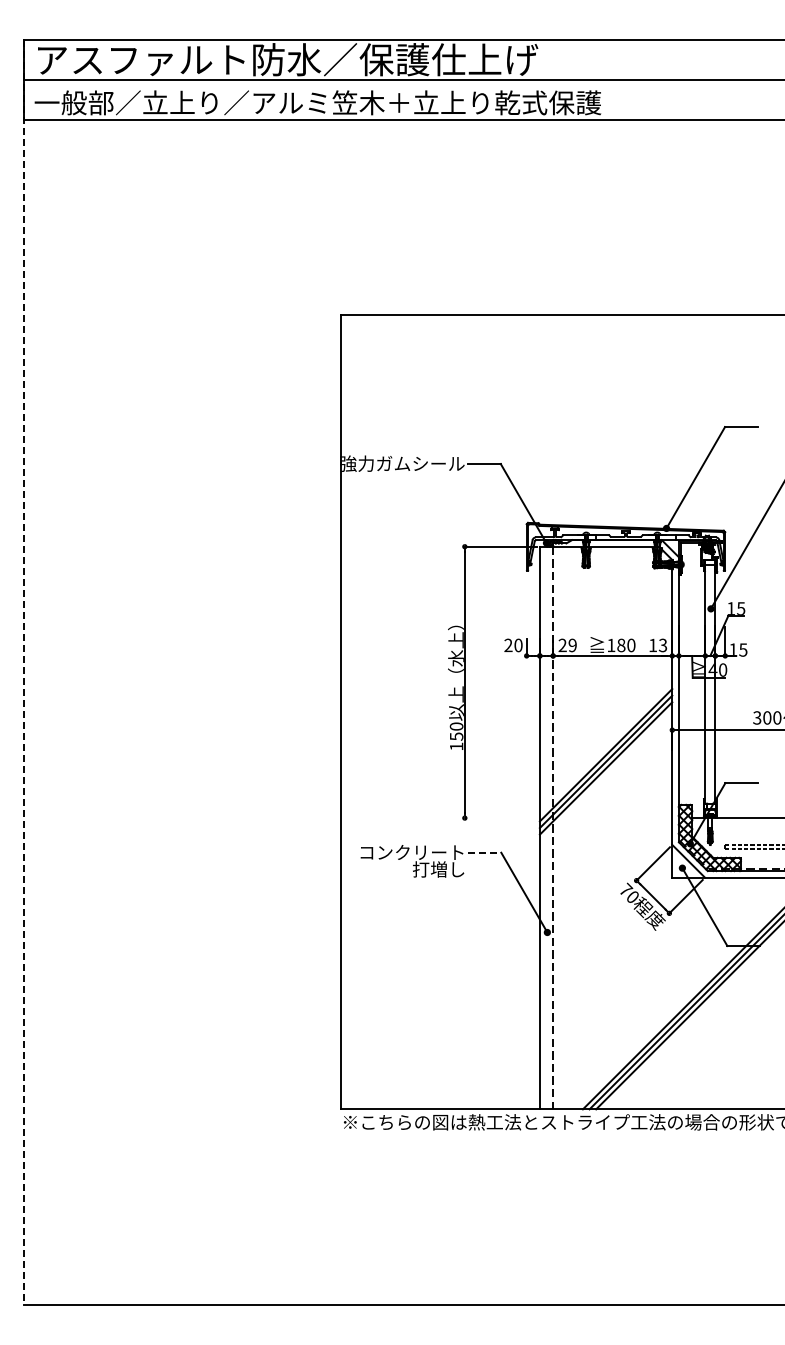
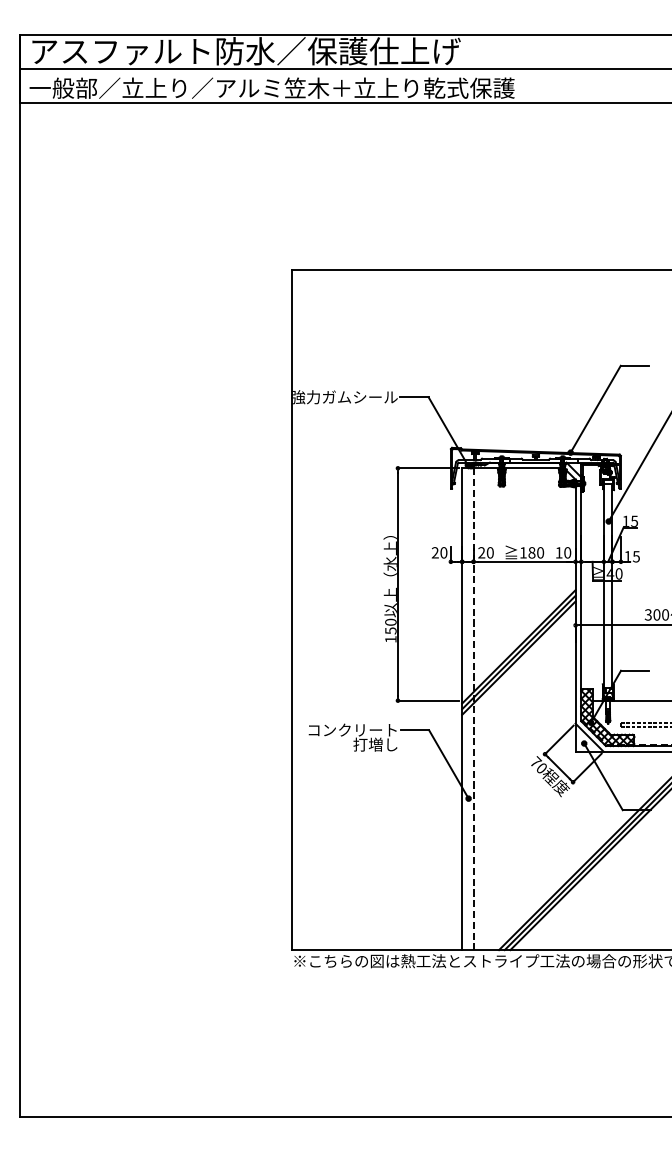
text: (572, 645) -> (490, 552), 29 -> 20
text: (662, 645) -> (567, 552), 13 -> 10
line: (23, 672) -> (20, 576), dashed -> solid
line: (500, 818) -> (428, 701), added
line: (484, 852) -> (414, 730), dashed -> solid

